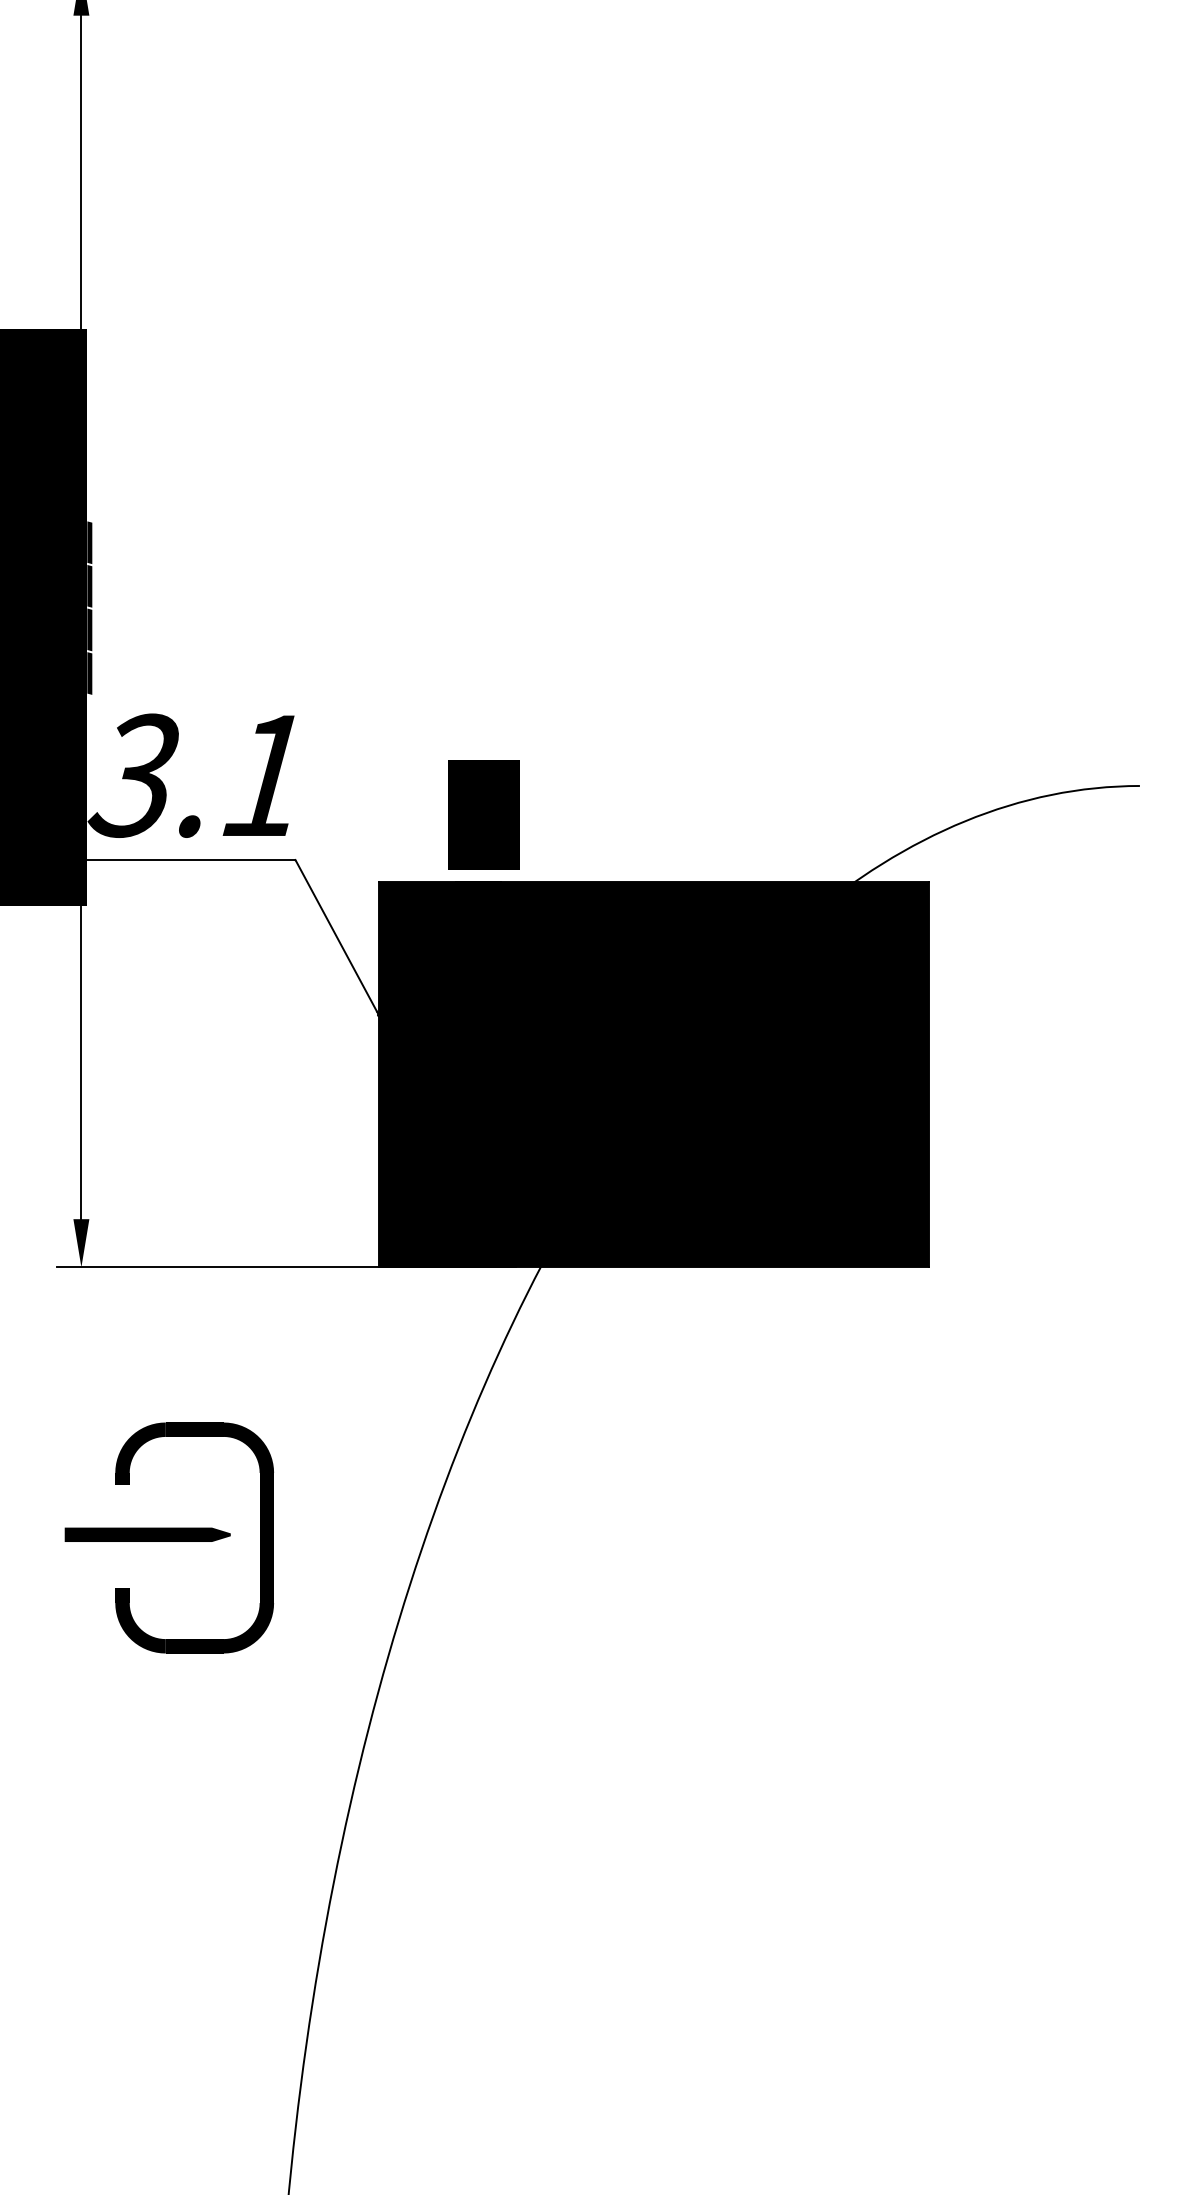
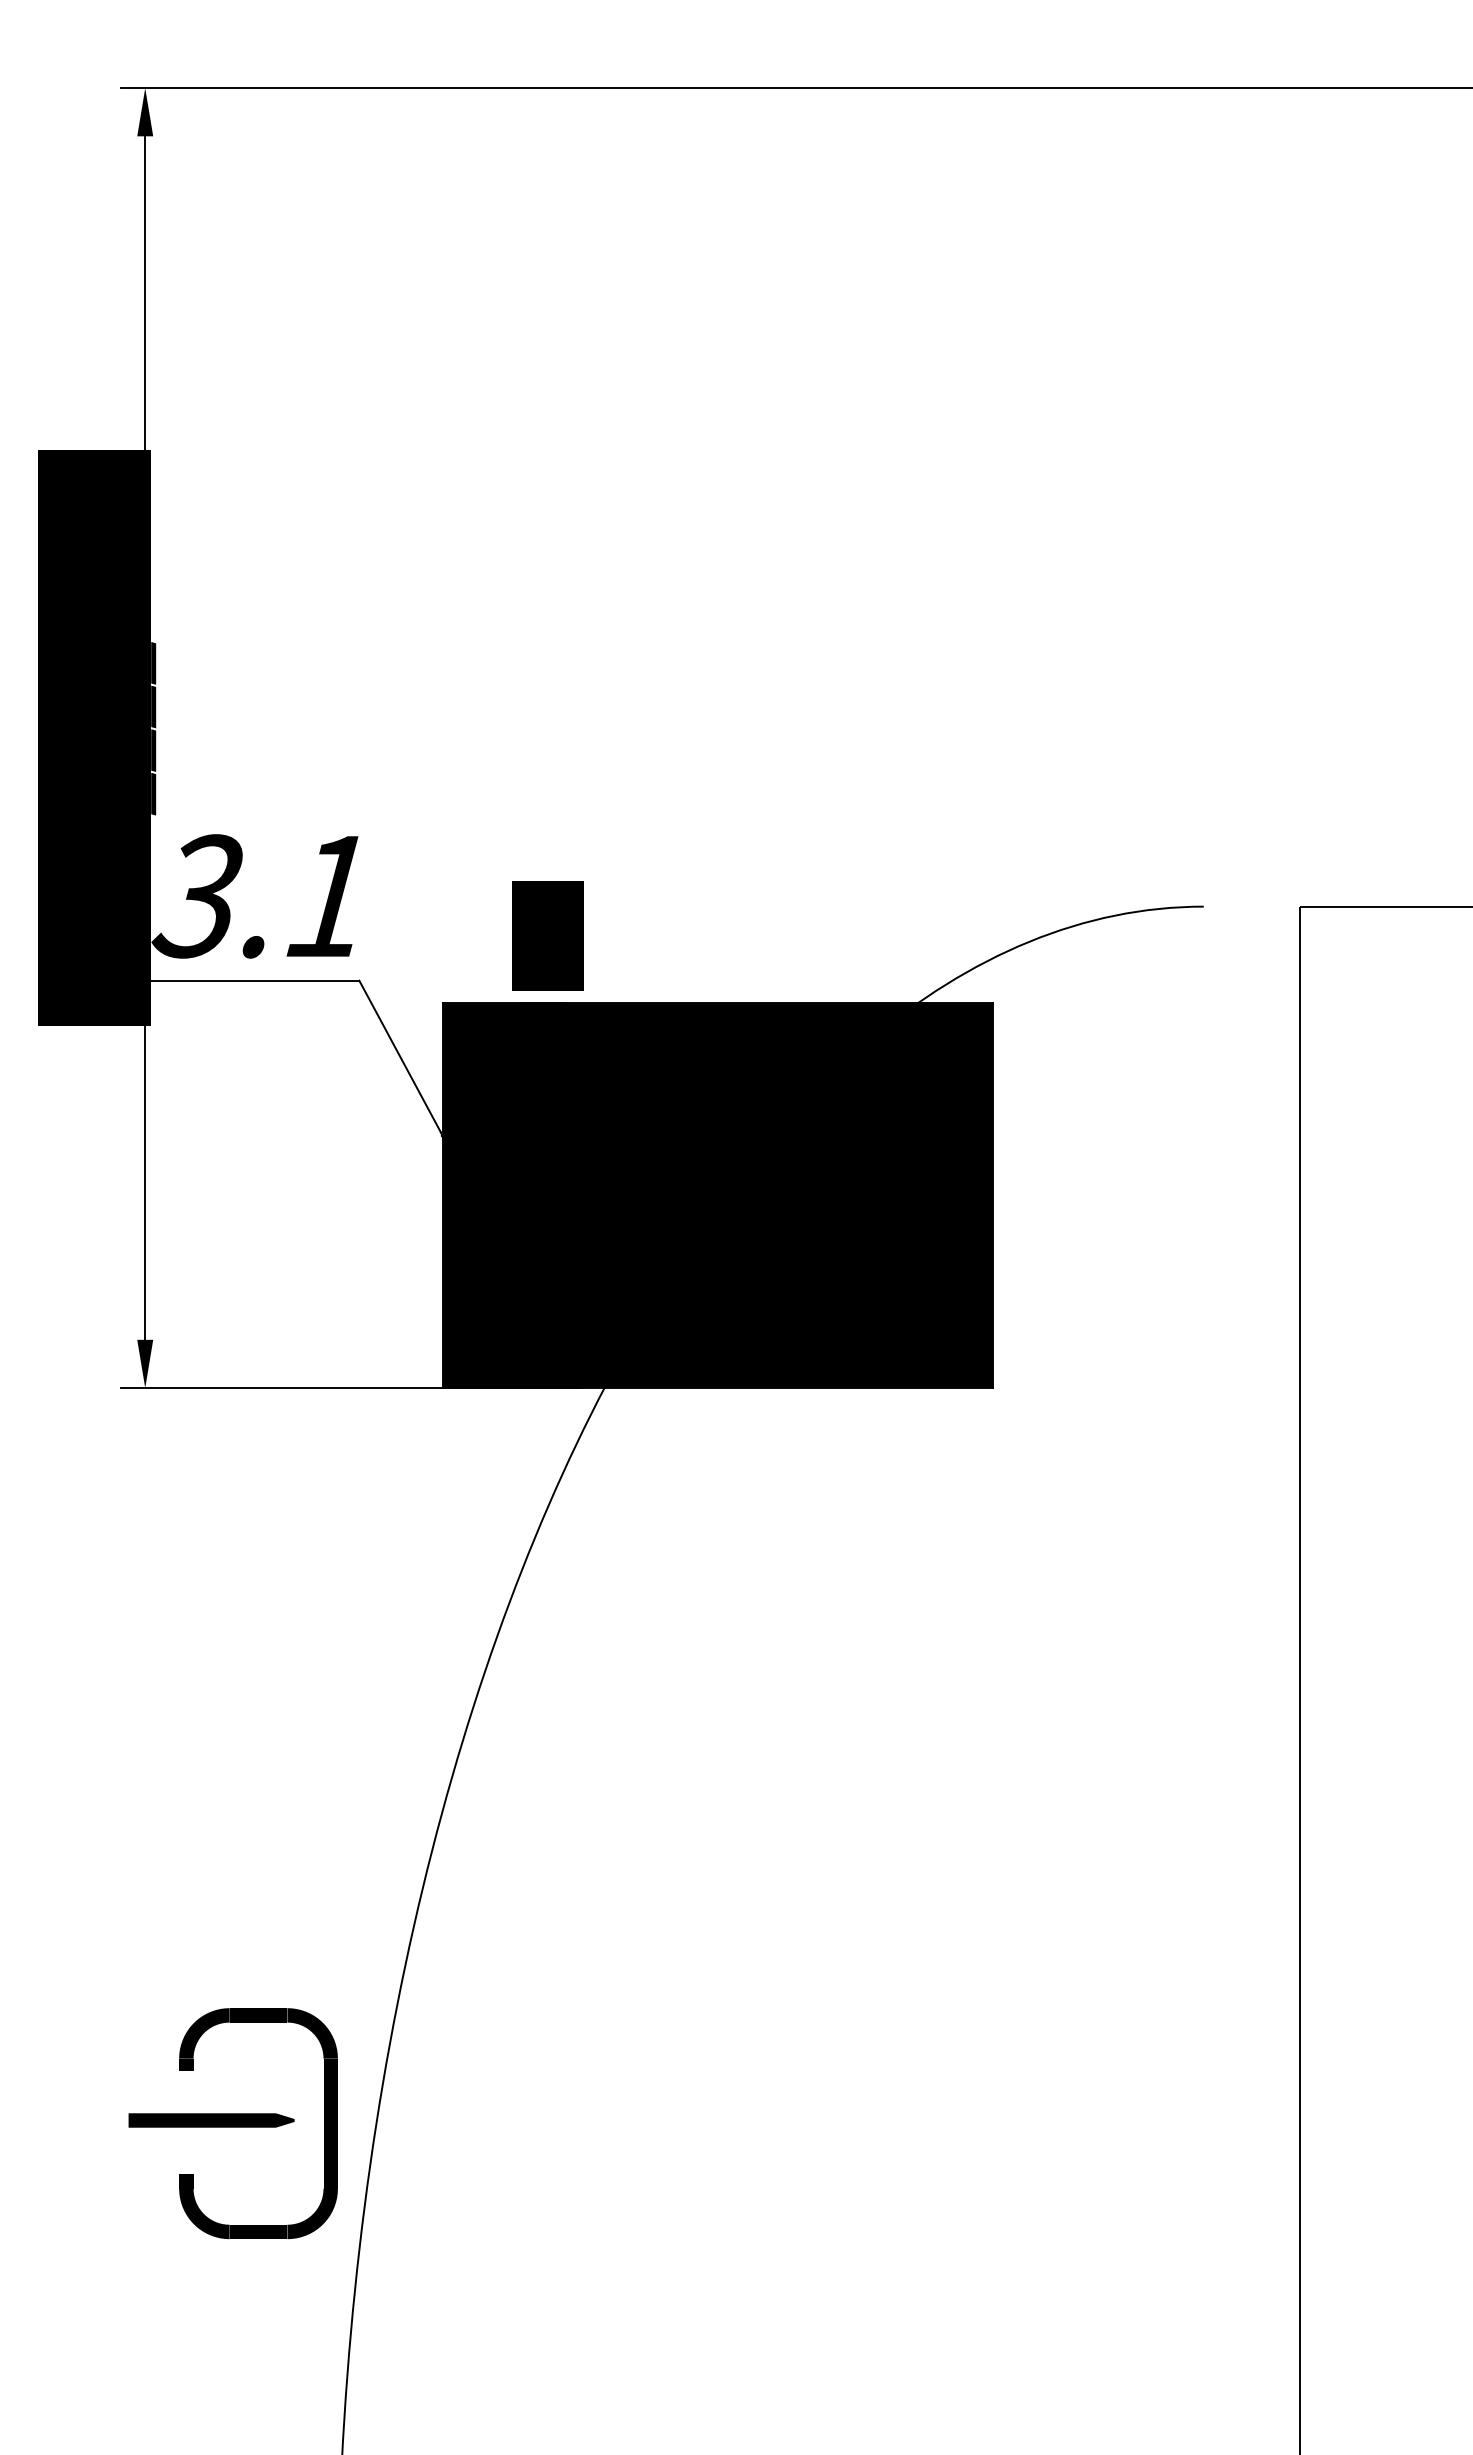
part: (168, 1537) -> (232, 2123), moved

